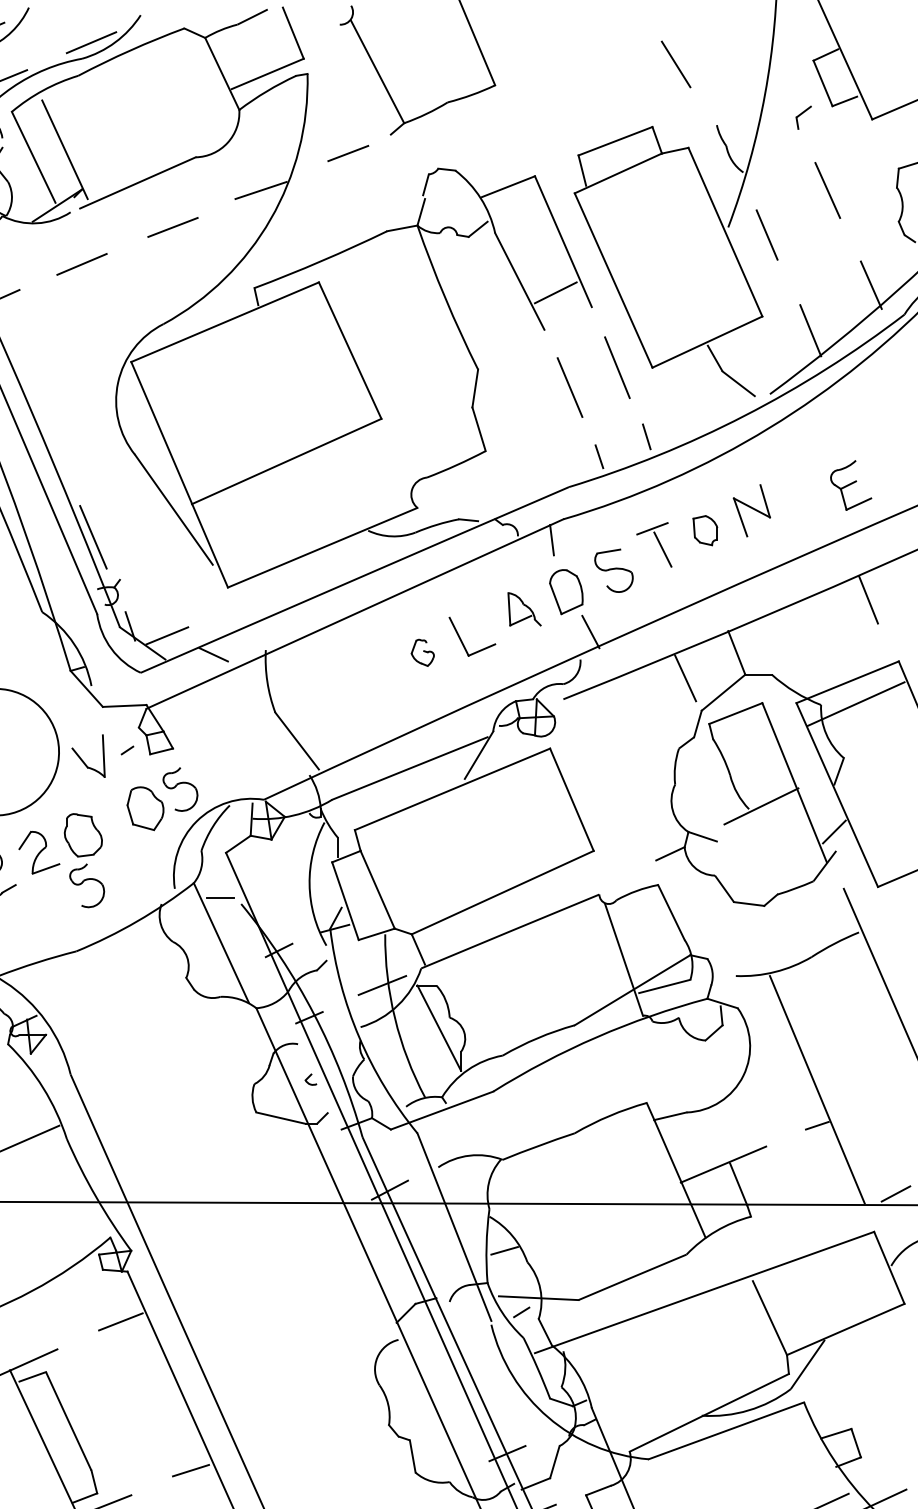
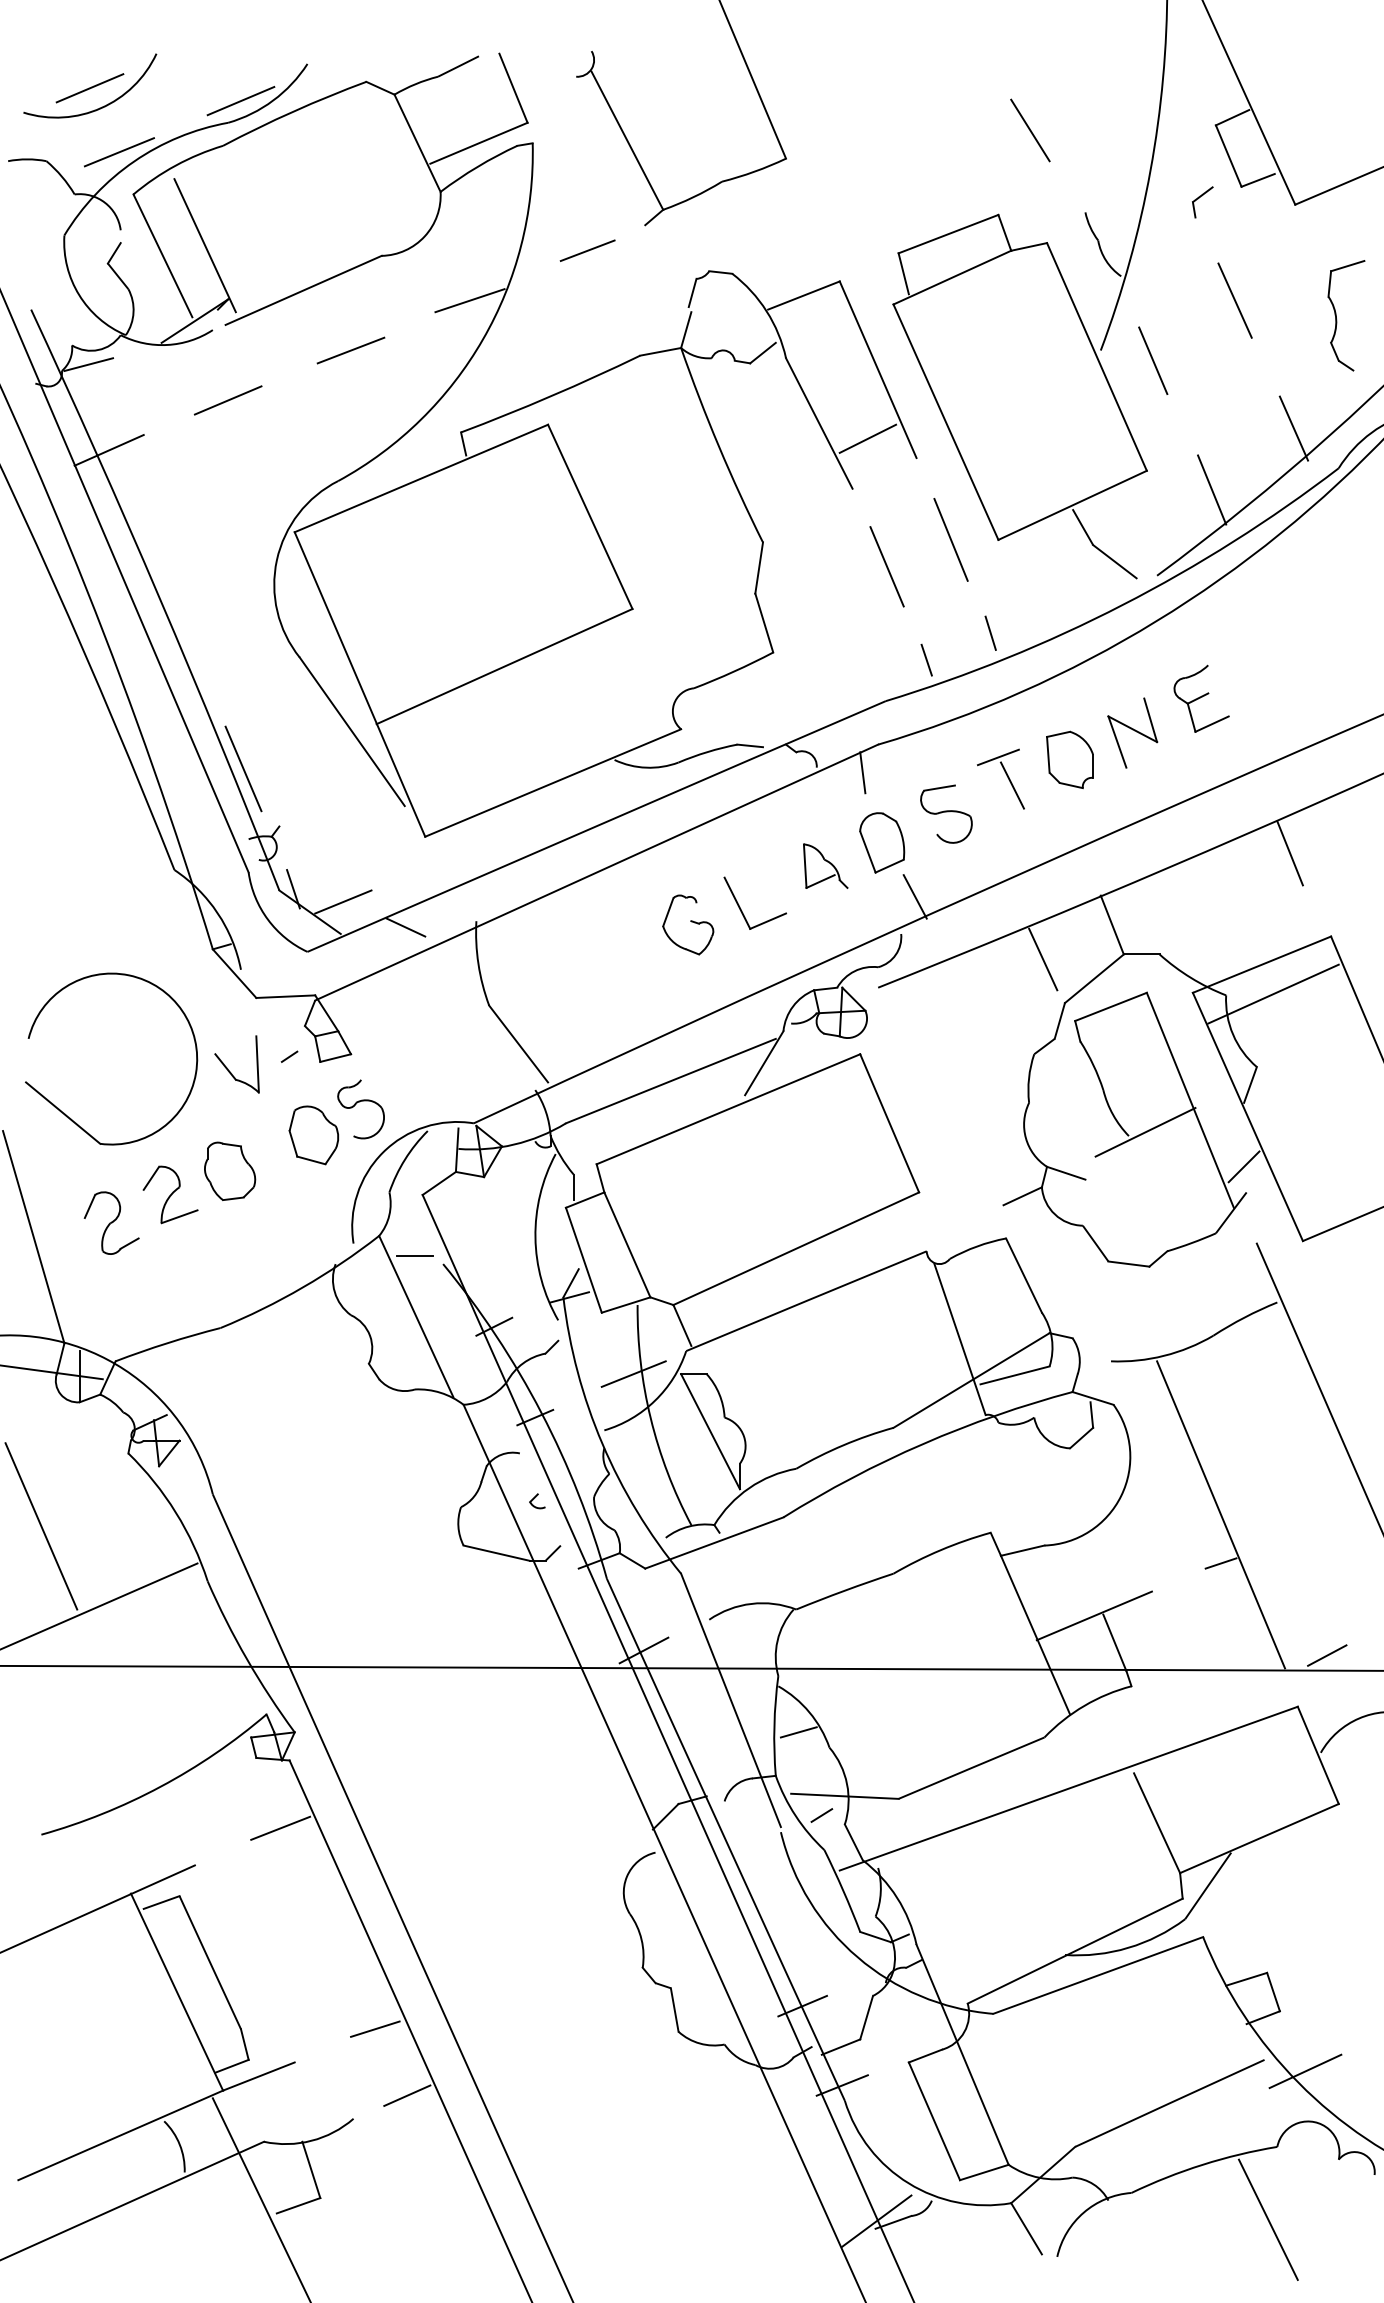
part: (851, 485) -> (1201, 698), moved
part: (705, 530) -> (1069, 759), size x1.43
part: (422, 652) -> (688, 924), size x1.67
part: (83, 882) -> (230, 1234), removed

